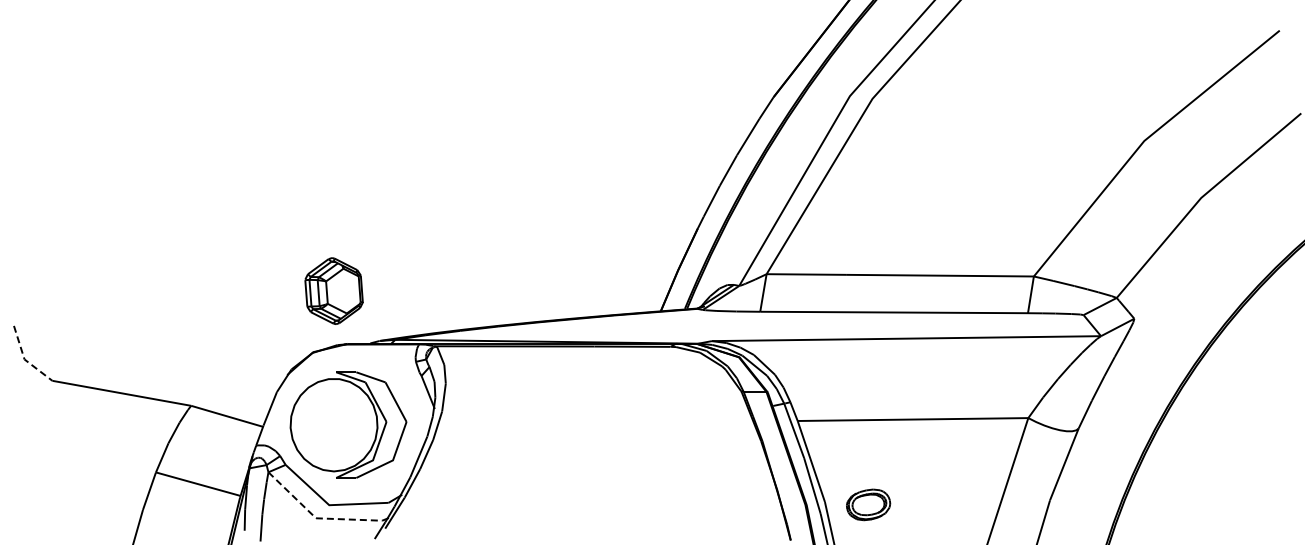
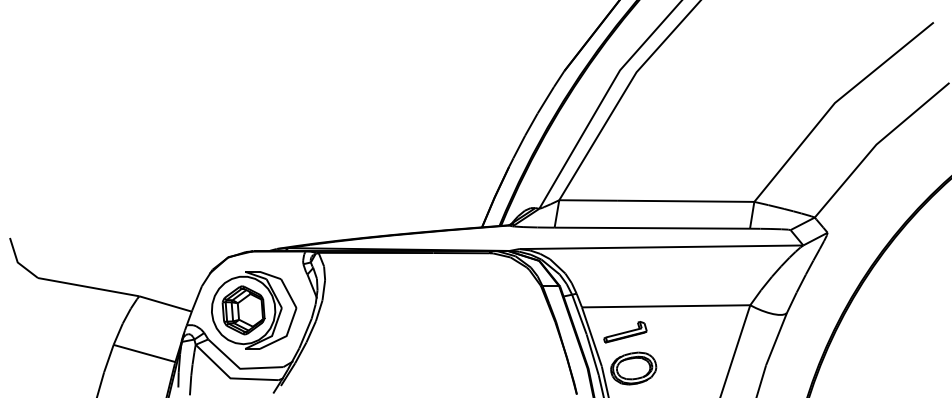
part: (333, 290) -> (243, 309), moved
line: (24, 359) -> (17, 262), dashed -> solid
part: (857, 455) -> (625, 332), added
part: (868, 504) -> (633, 368), size x1.43
line: (316, 518) -> (230, 378), dashed -> solid

